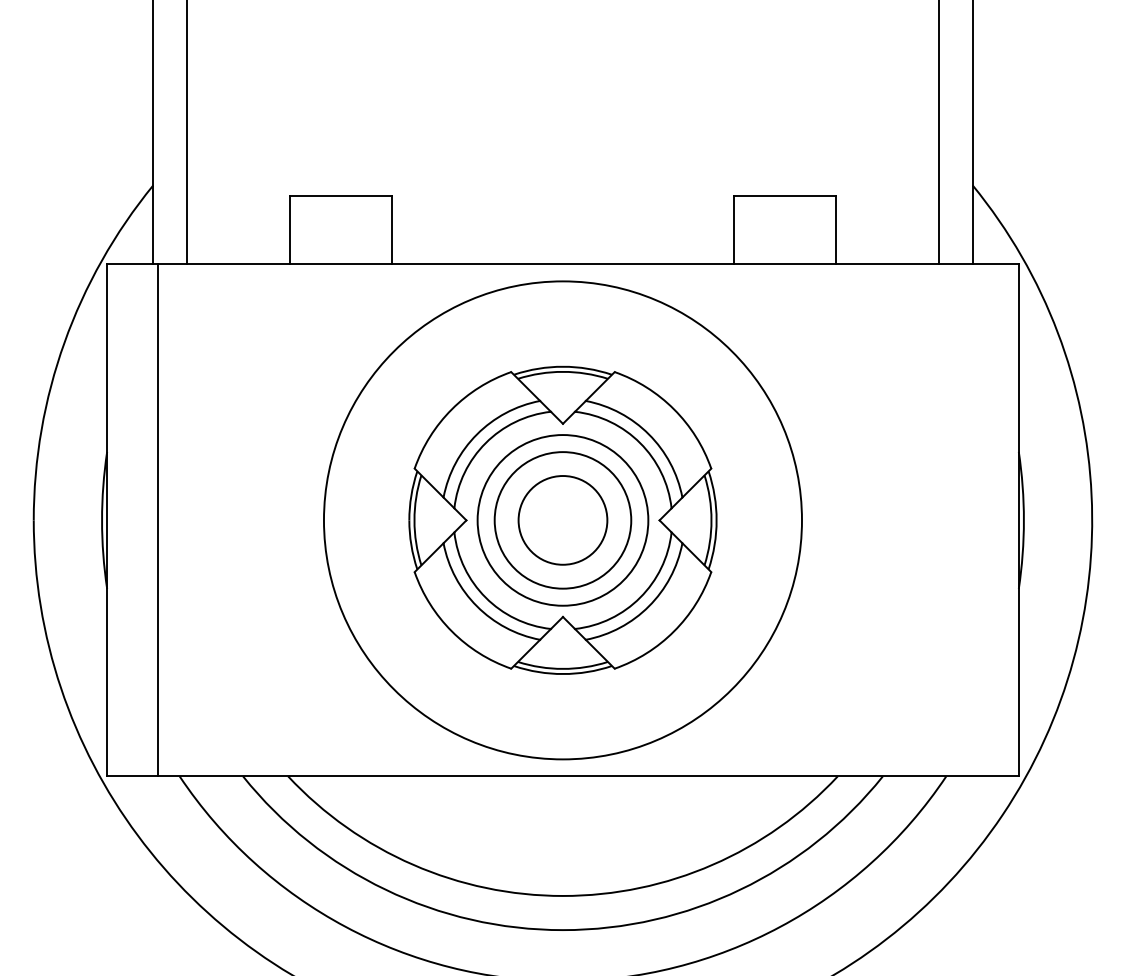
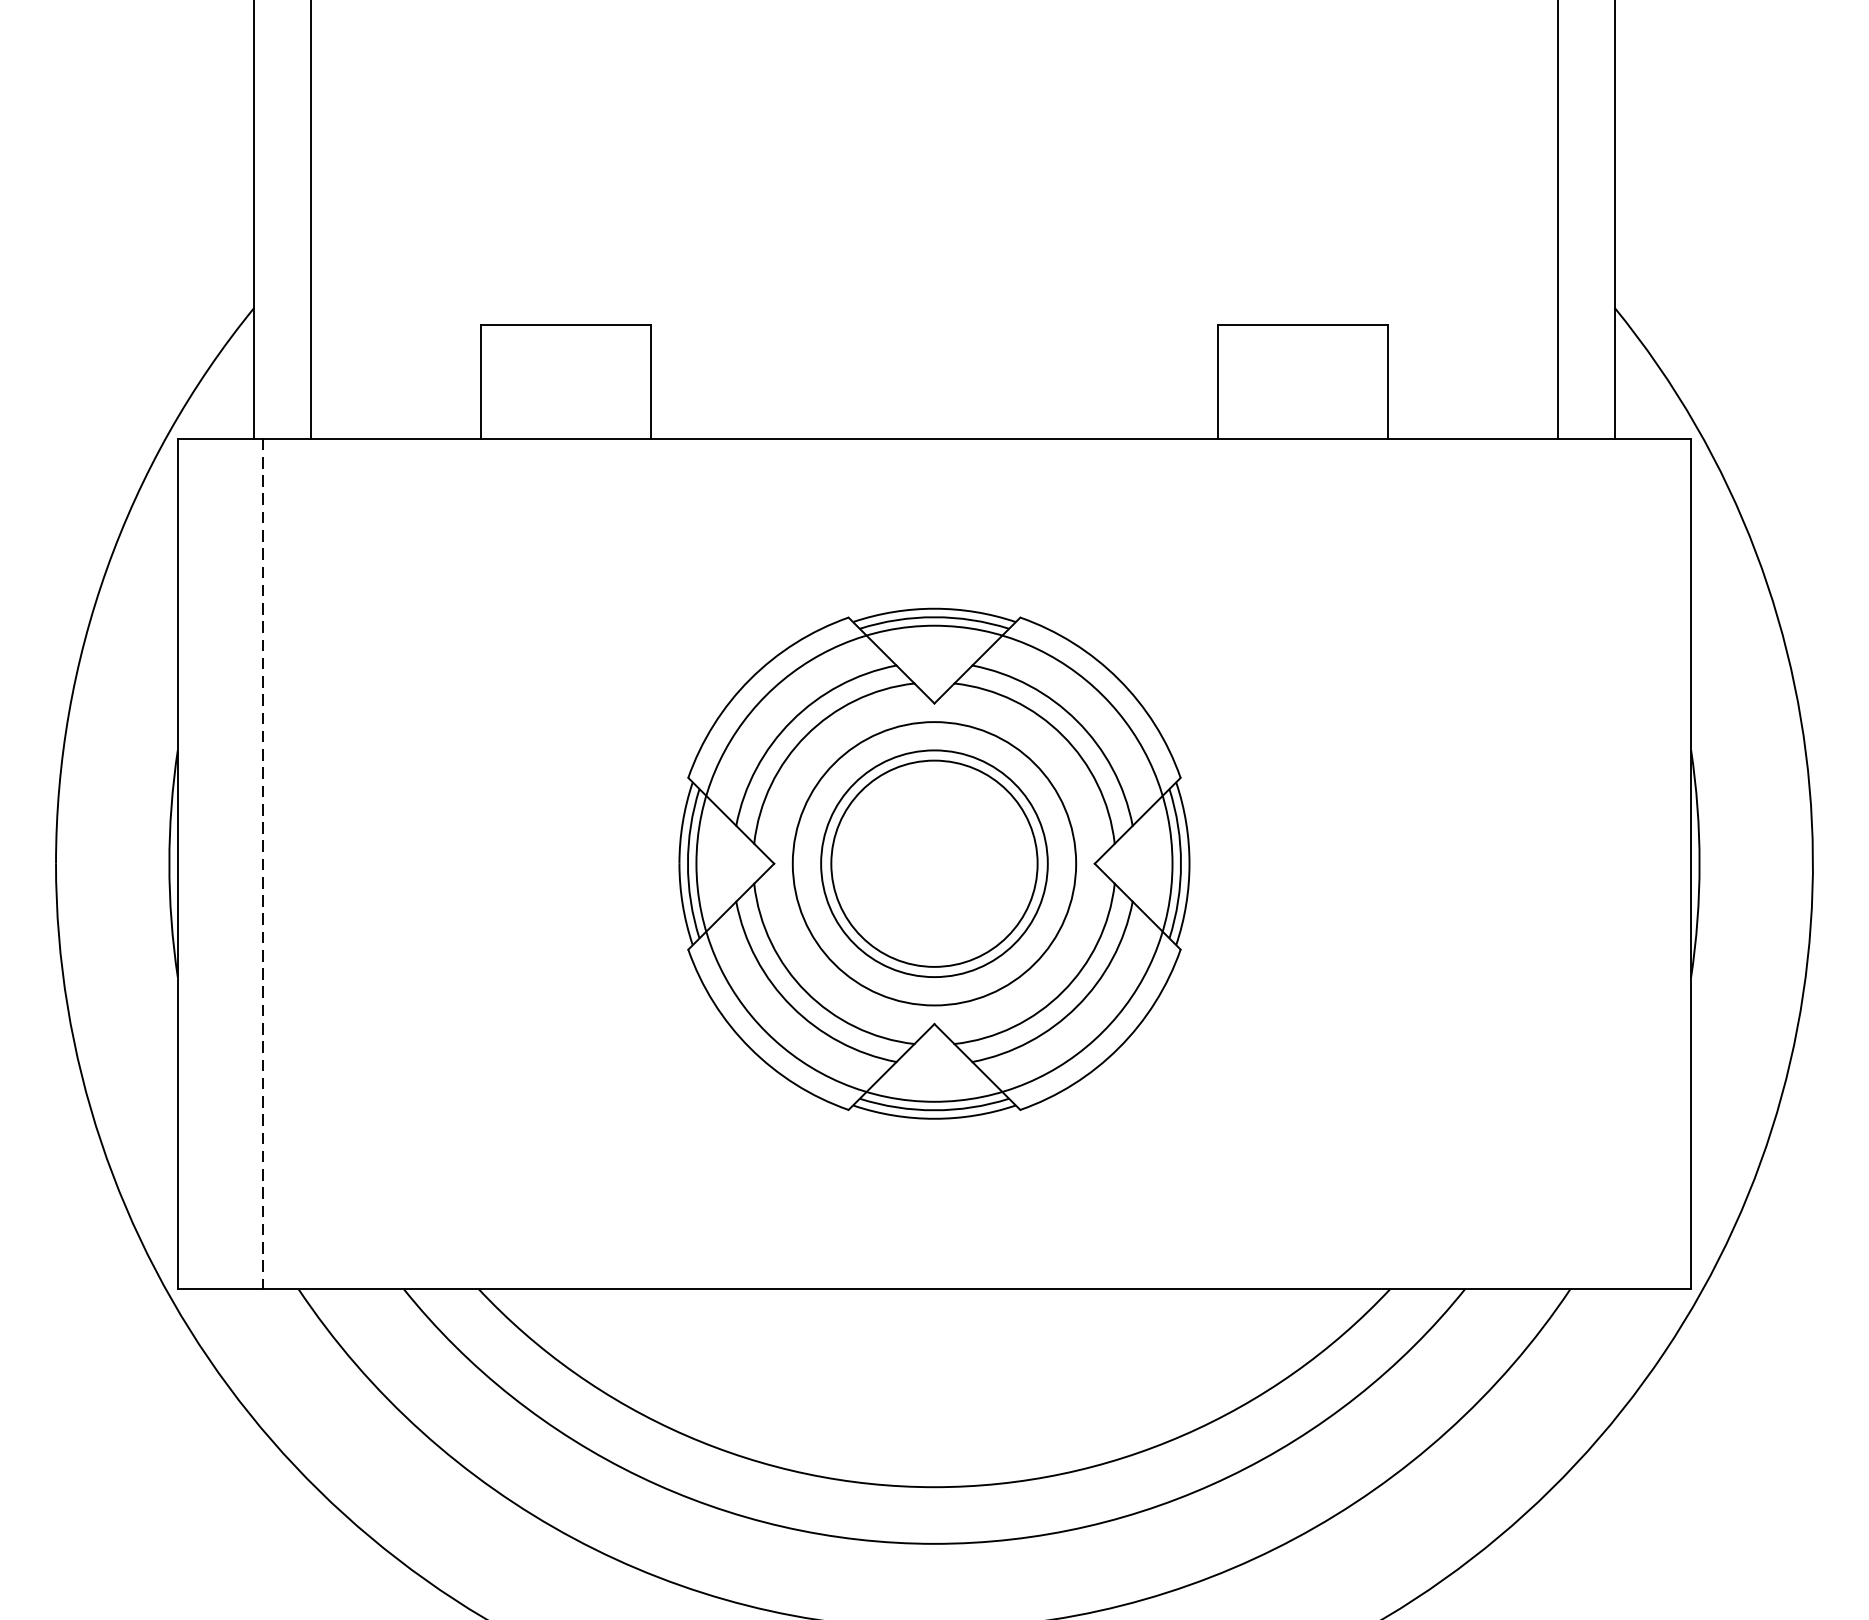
line: (158, 520) -> (263, 863), solid -> dashed
circle: (562, 520) -> (933, 863), size x0.6
circle: (562, 520) -> (933, 863), size x1.4

